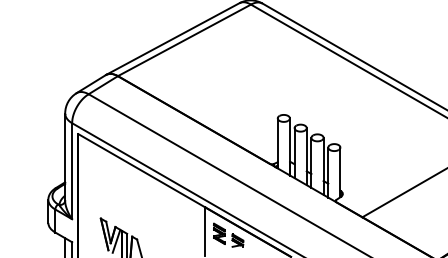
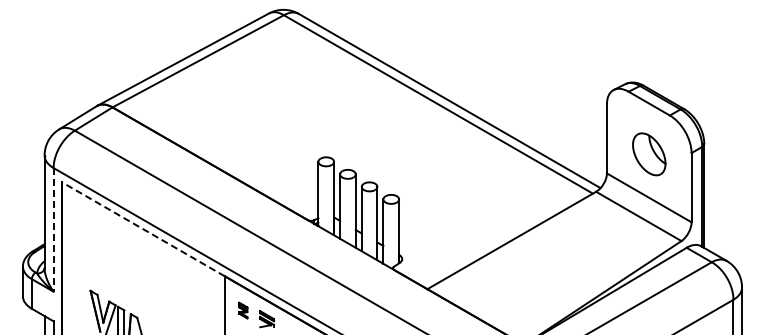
line: (72, 170) -> (53, 229), solid -> dashed
line: (141, 170) -> (142, 228), solid -> dashed
part: (219, 233) -> (243, 310), size x0.6

